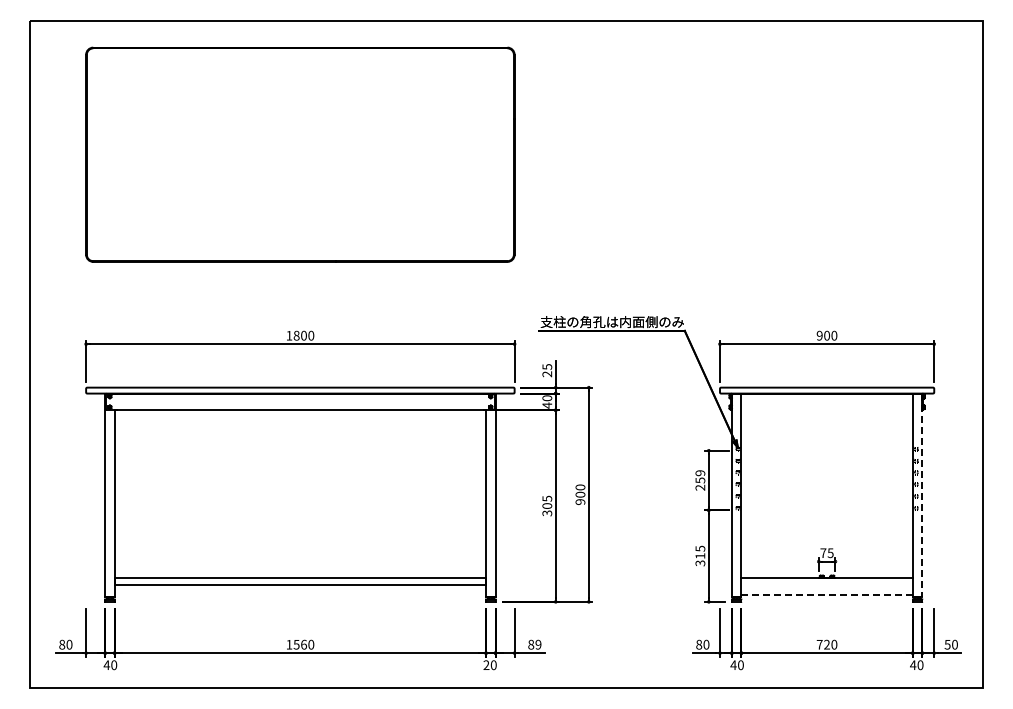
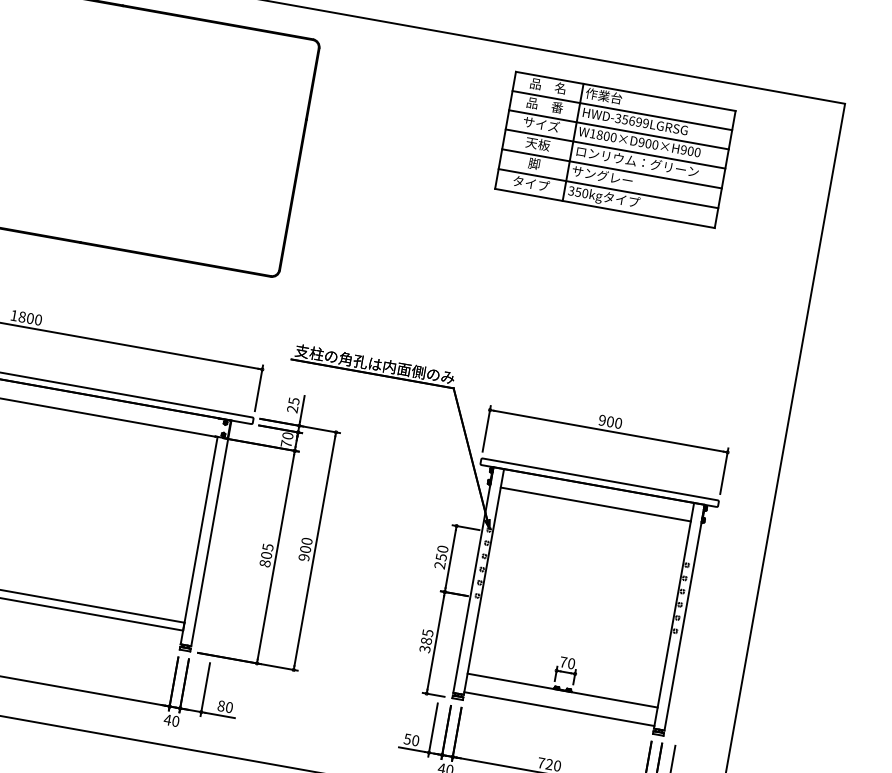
part: (788, 97) -> (614, 150), added
text: (547, 405) -> (286, 443), 40 -> 70
line: (826, 410) -> (595, 504), added
text: (700, 473) -> (442, 549), 259 -> 250
line: (922, 495) -> (684, 617), dashed -> solid
text: (547, 513) -> (265, 563), 305 -> 805
text: (830, 552) -> (571, 662), 75 -> 70
text: (700, 555) -> (426, 640), 315 -> 385
line: (827, 594) -> (559, 708), dashed -> solid
text: (538, 644) -> (229, 707), 89 -> 80
text: (699, 644) -> (408, 739), 80 -> 50
text: (486, 664) -> (167, 719), 20 -> 40

